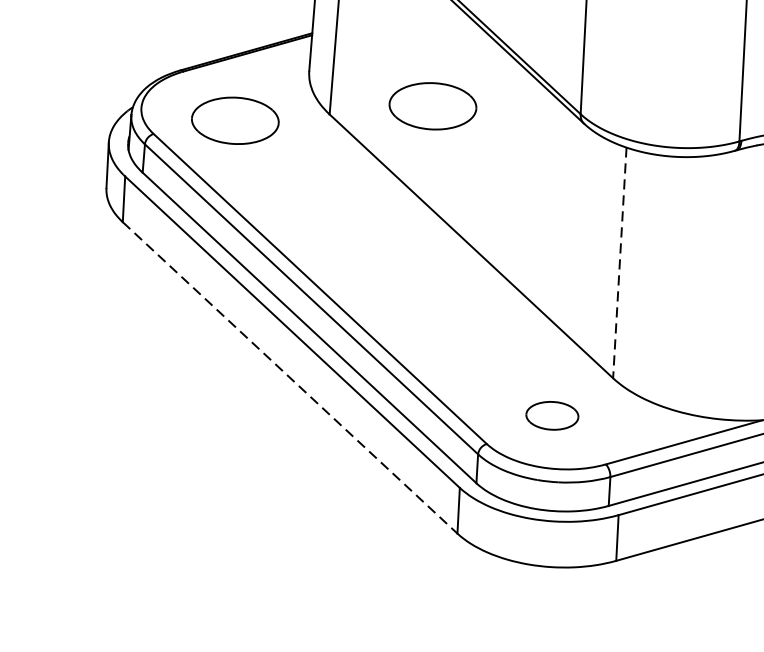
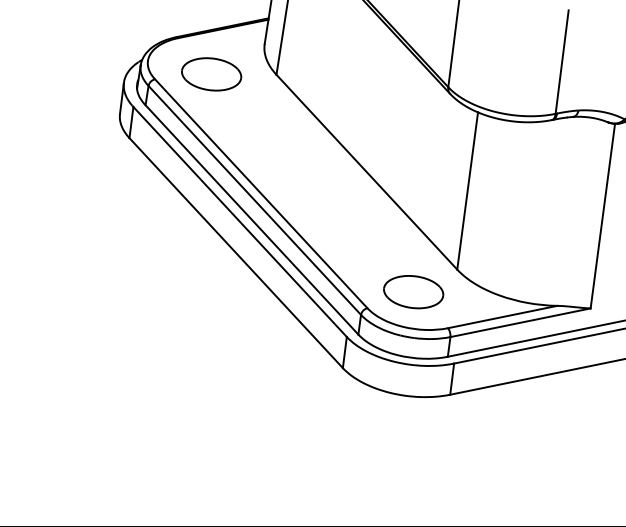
part: (432, 106) -> (347, 74), removed
line: (619, 263) -> (467, 191), dashed -> solid
line: (290, 378) -> (236, 253), dashed -> solid
part: (551, 416) -> (413, 292), size x1.67

